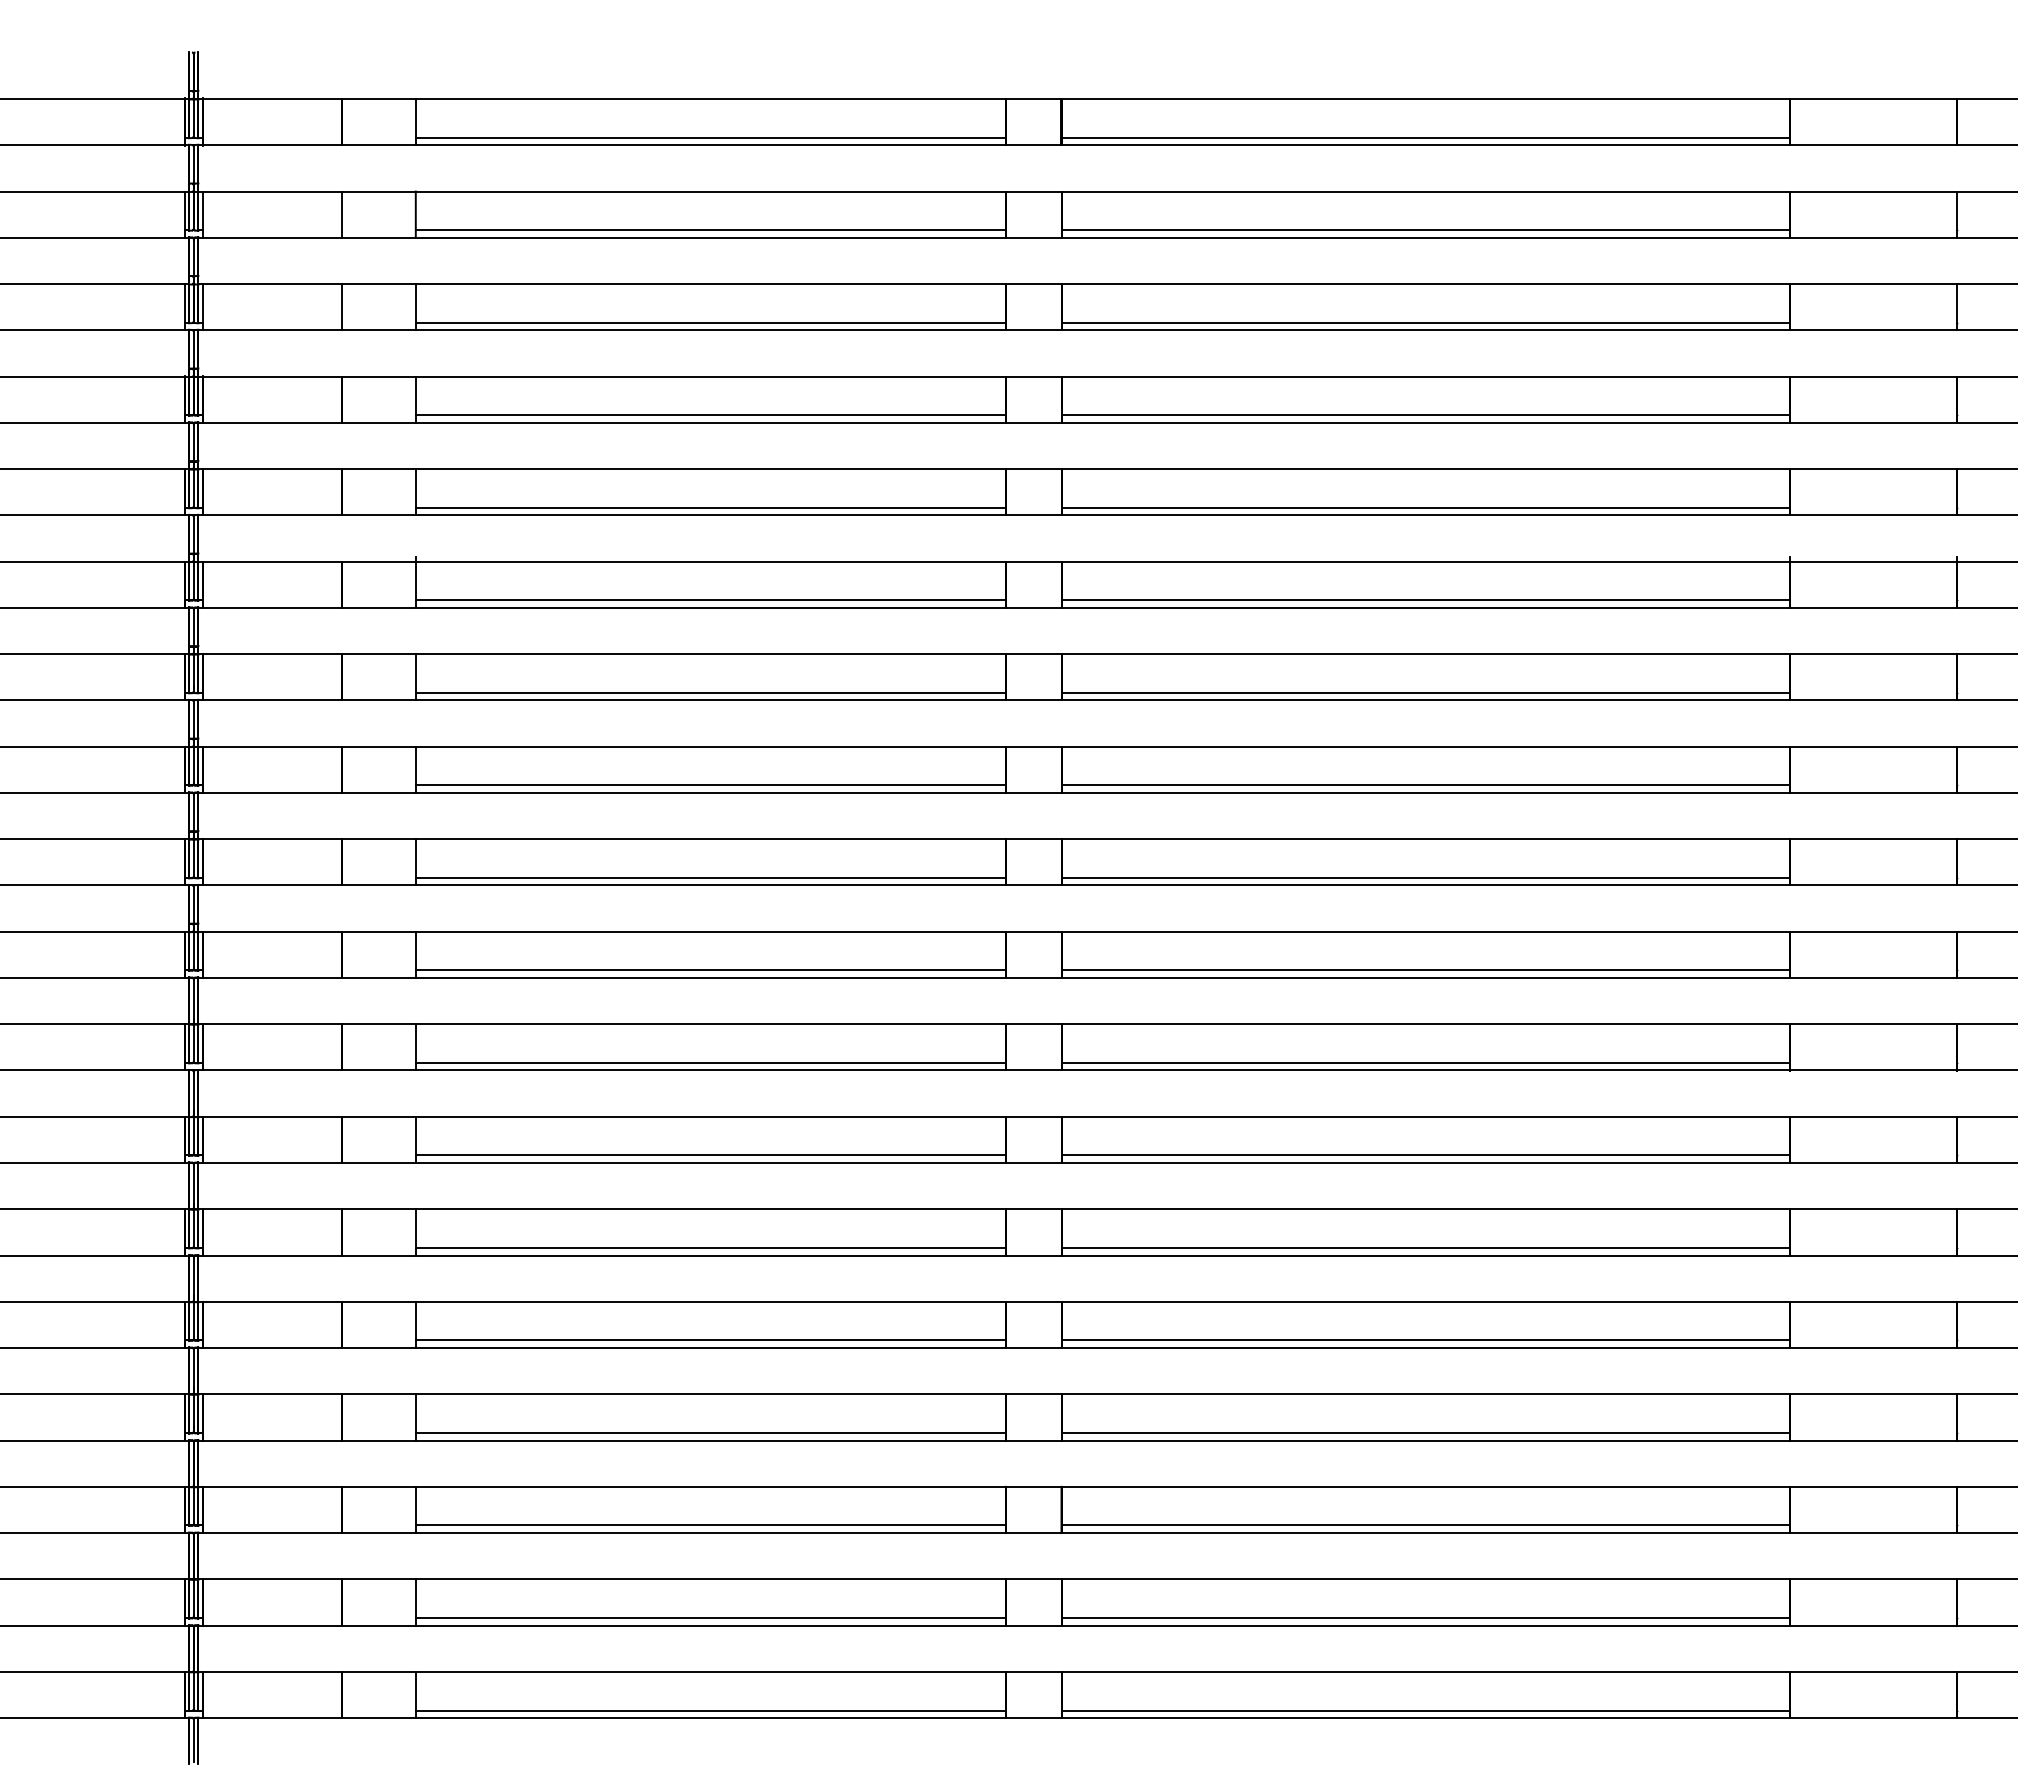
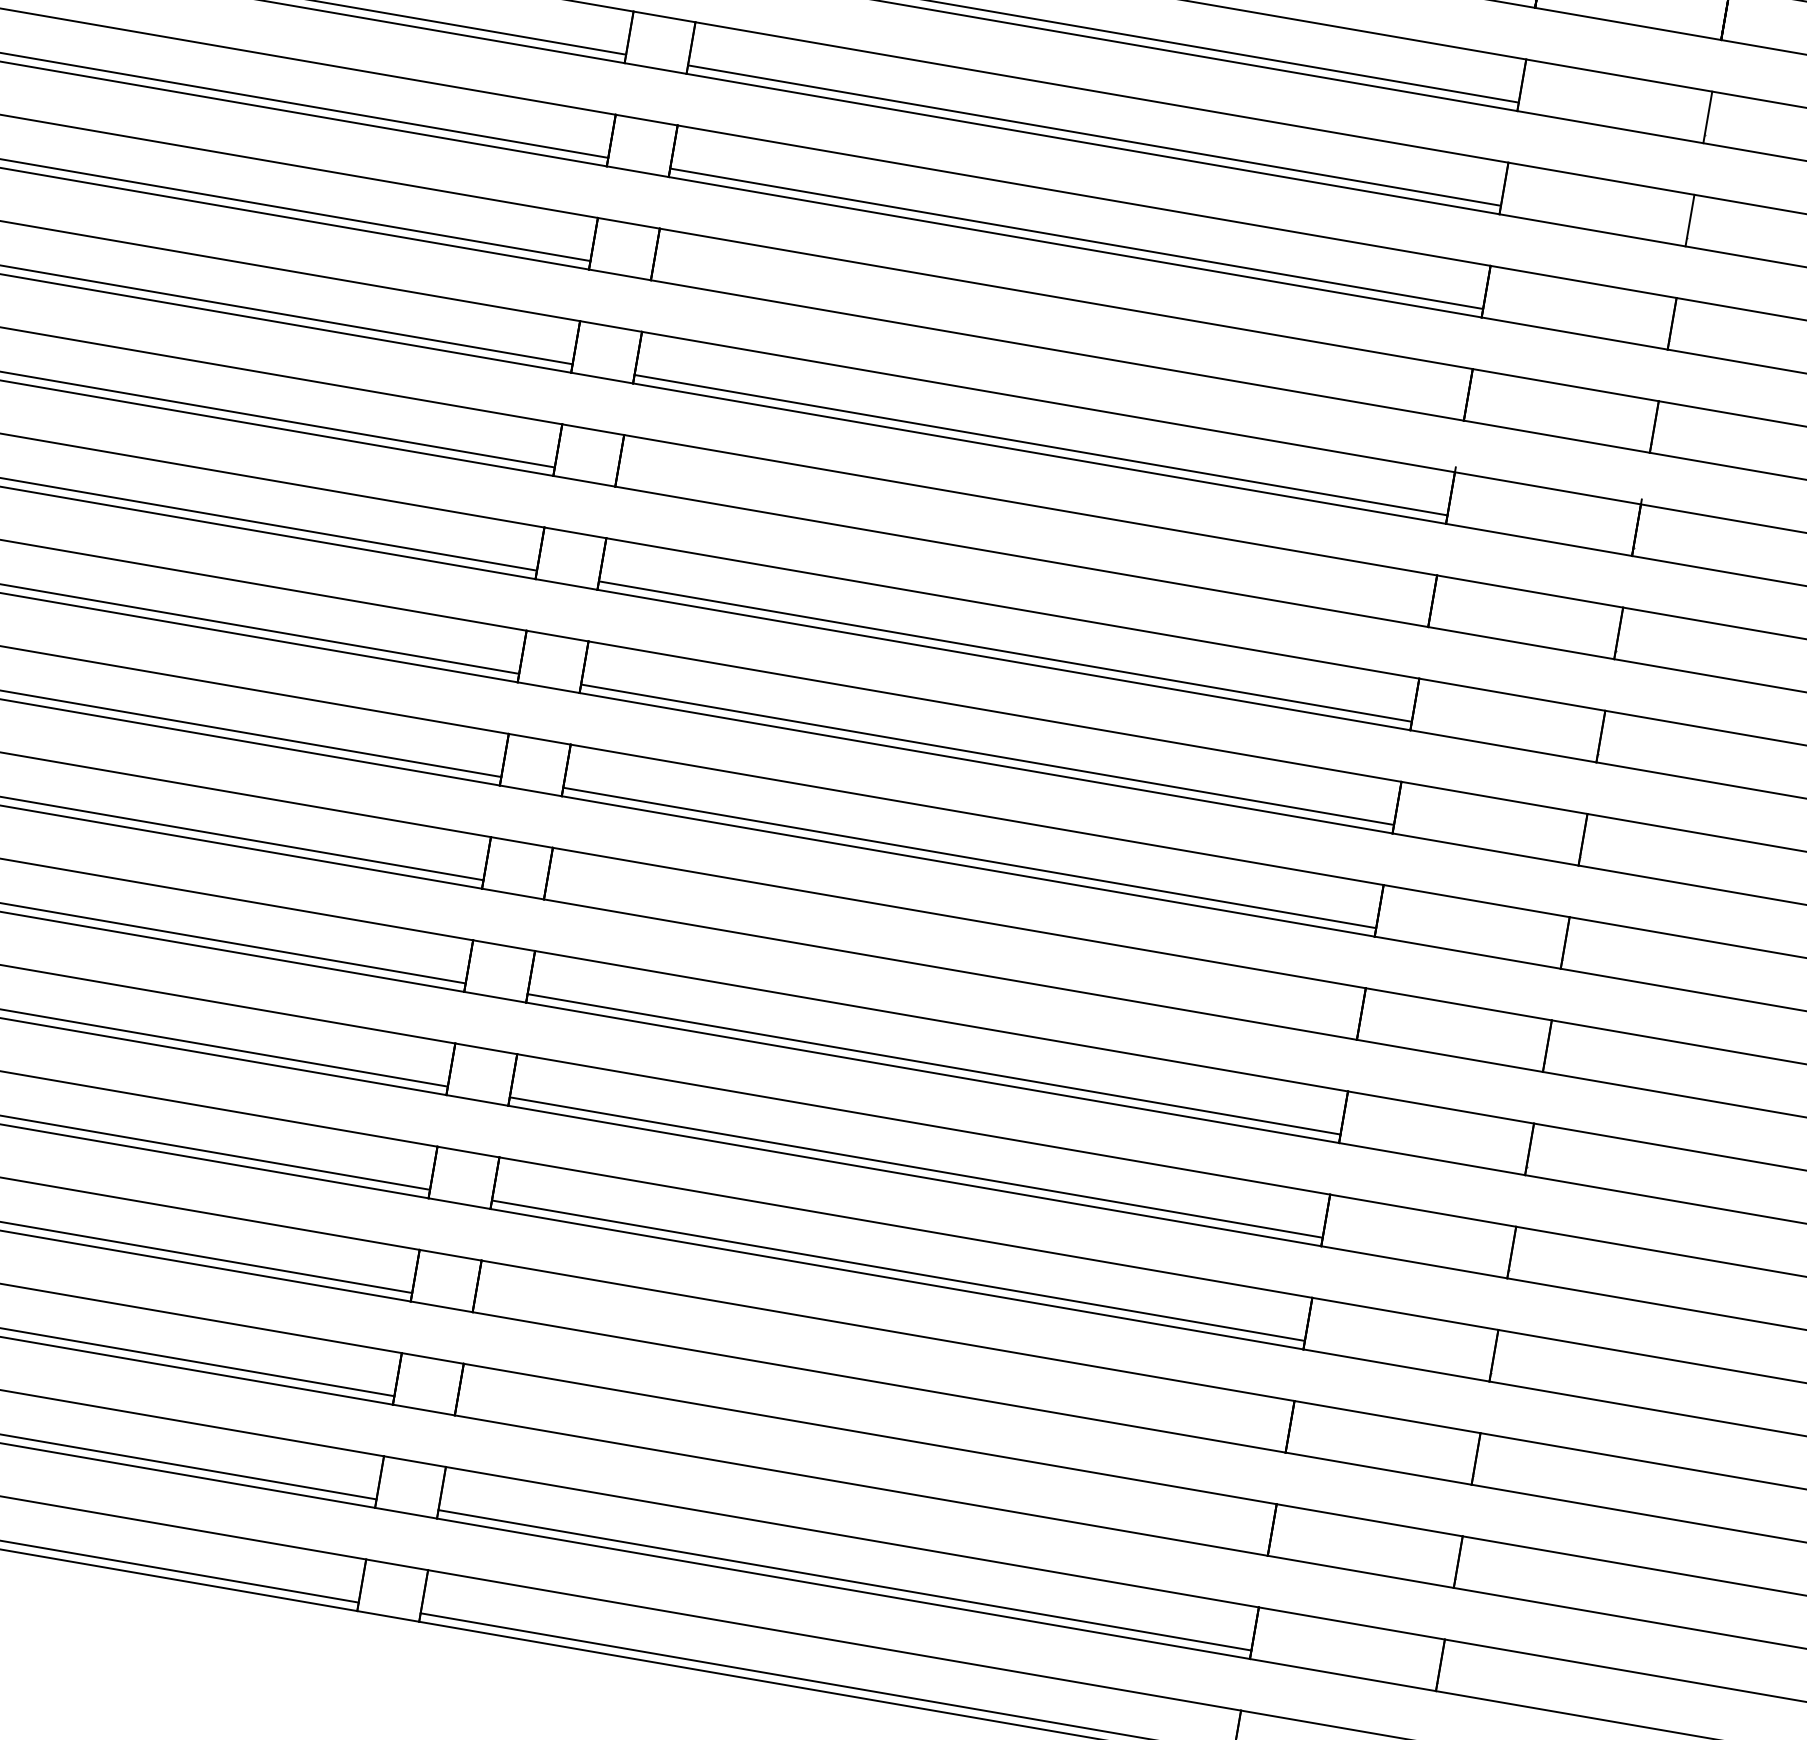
line: (1425, 507) -> (1058, 341), removed
line: (1425, 692) -> (1022, 547), removed
line: (1425, 1062) -> (951, 960), removed
line: (1425, 1432) -> (880, 1373), removed
line: (1425, 1525) -> (862, 1477), removed

